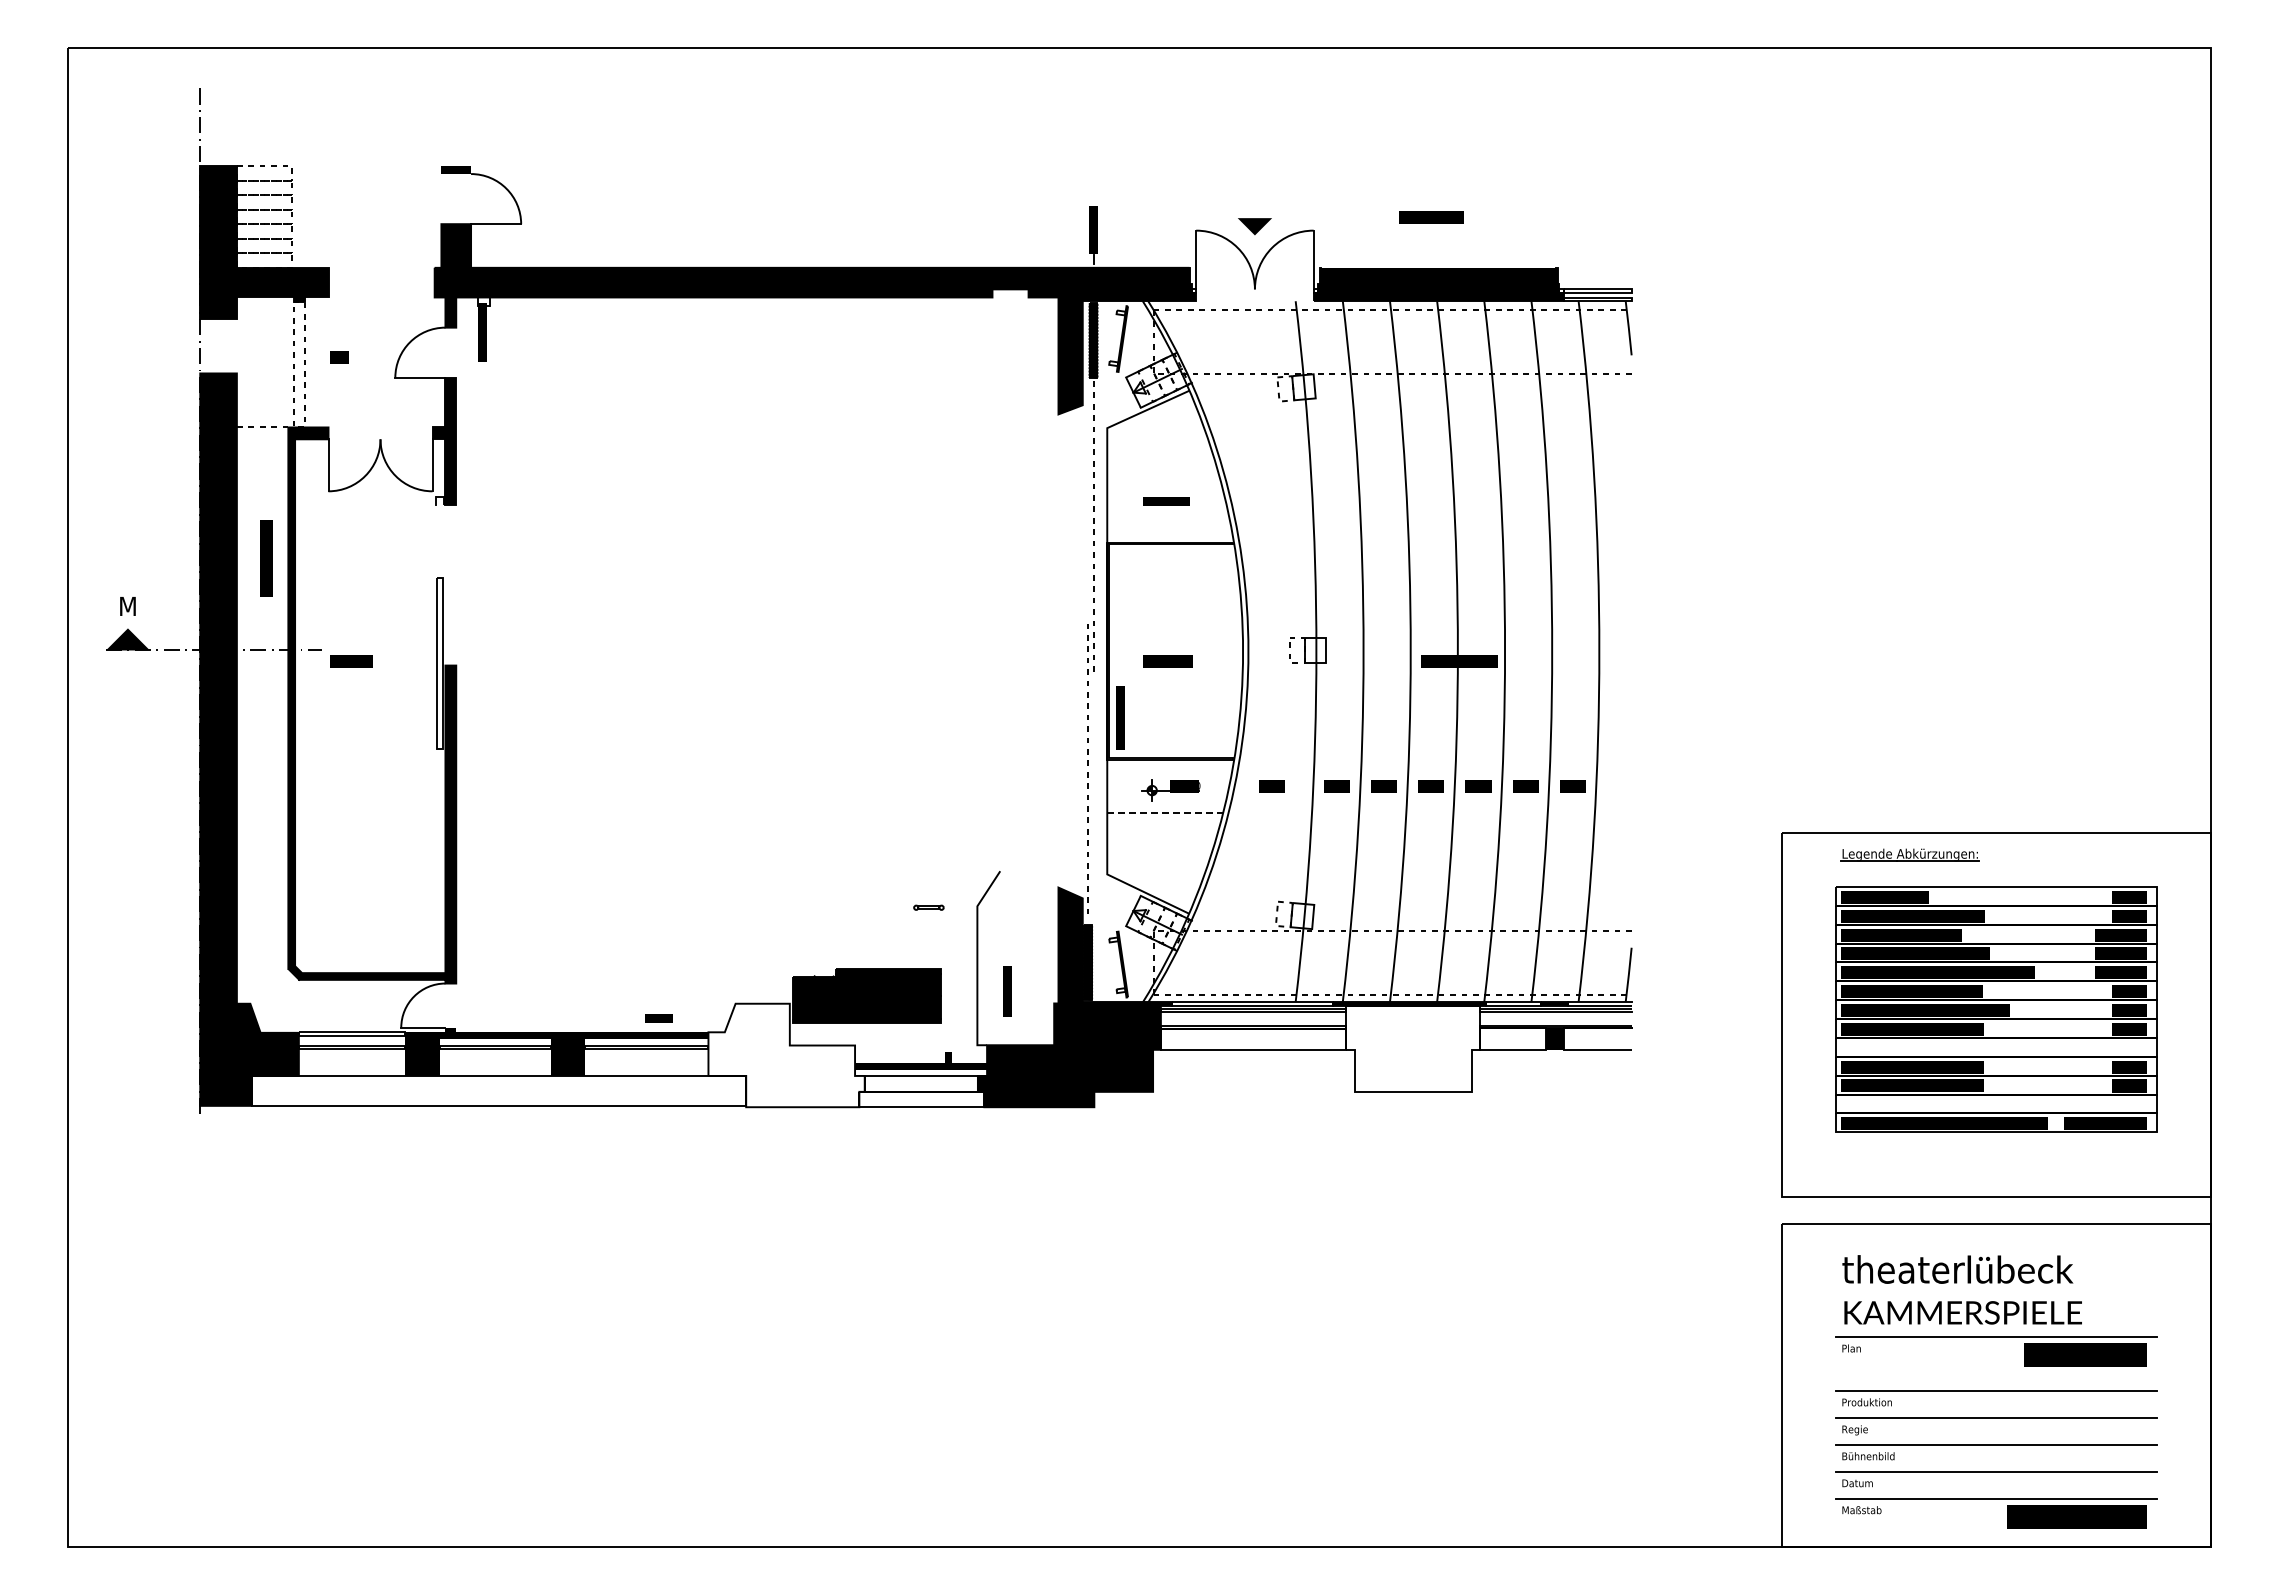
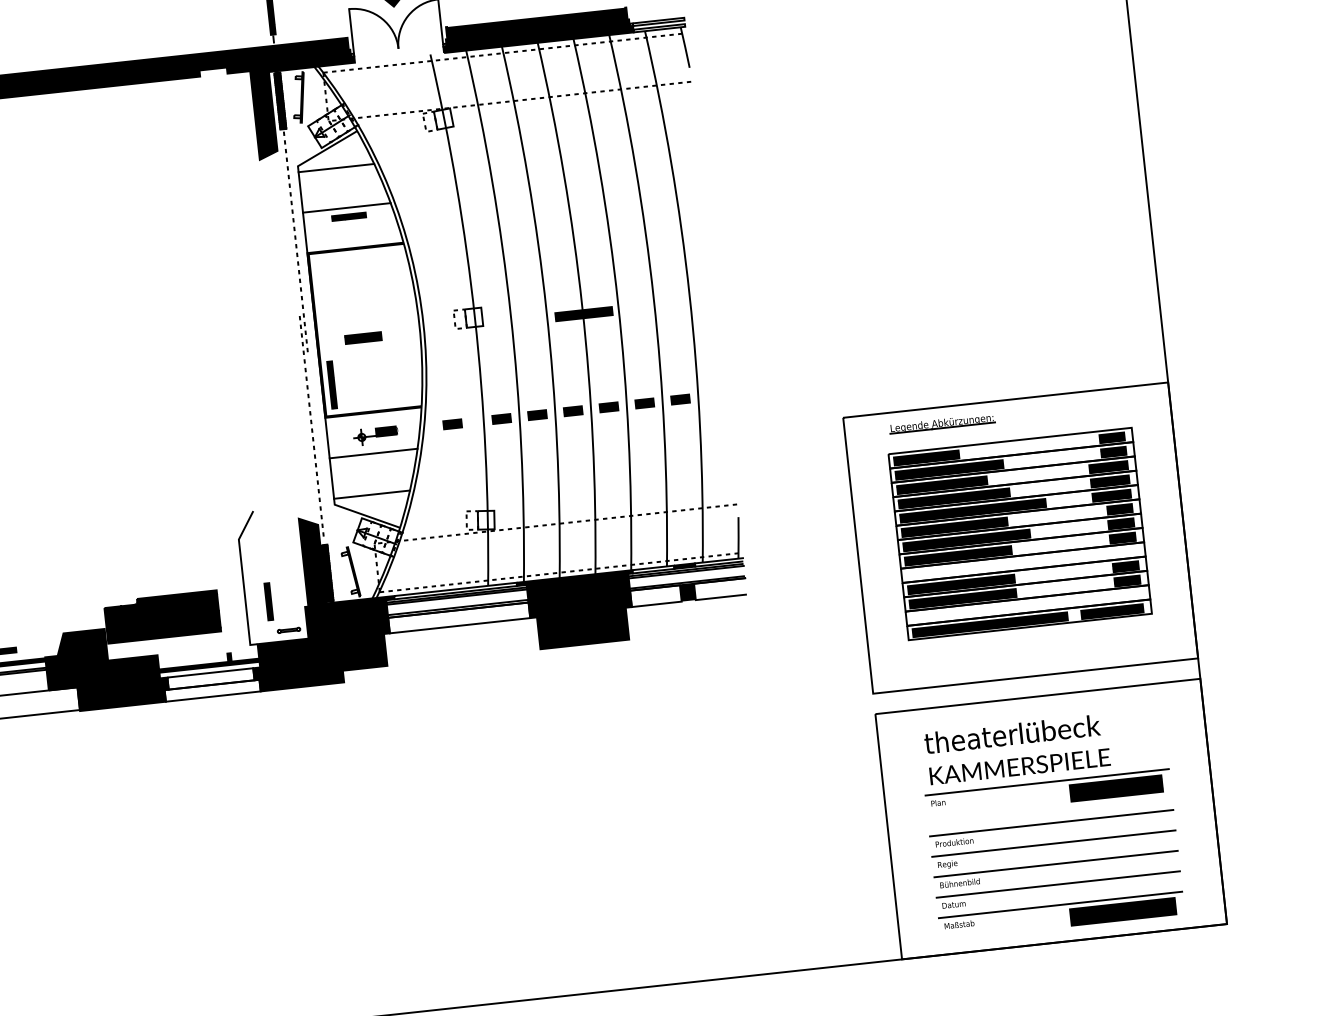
line: (1156, 435) -> (335, 167), added
line: (1164, 489) -> (346, 208), added
line: (1165, 813) -> (373, 453), dashed -> solid
line: (1157, 866) -> (372, 494), added
part: (928, 907) -> (288, 630), moved
fill: (1412, 1048) -> (580, 611), added
fill: (786, 1055) -> (106, 668), added

